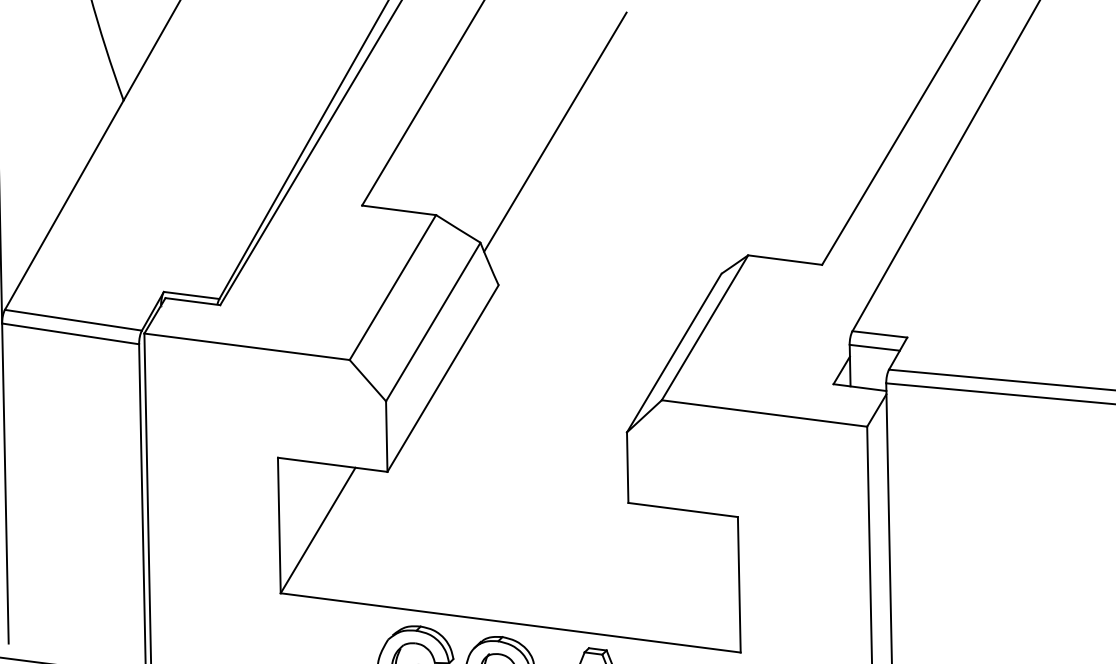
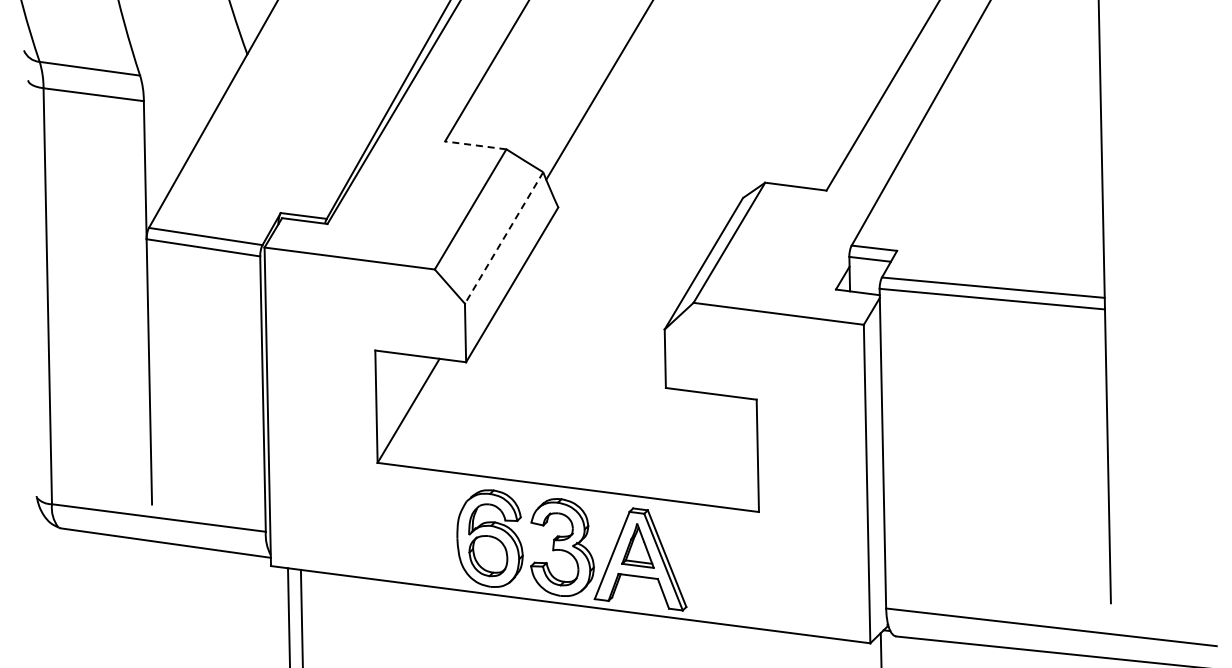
line: (398, 210) -> (475, 145), solid -> dashed
line: (433, 322) -> (504, 238), solid -> dashed

